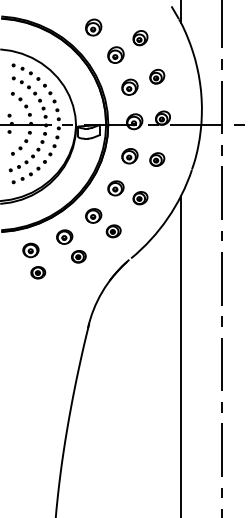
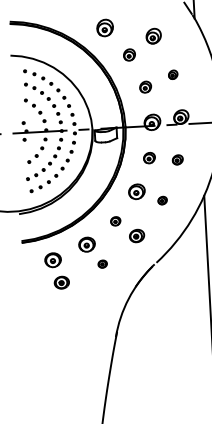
part: (115, 54) -> (129, 54), size x0.7
part: (157, 76) -> (173, 74), size x0.6
part: (129, 86) -> (145, 86), size x0.7
part: (129, 156) -> (149, 158), size x0.7
part: (157, 159) -> (177, 159), size x0.7
part: (140, 198) -> (162, 200), size x0.6
part: (93, 215) -> (115, 220), size x0.6
part: (78, 256) -> (102, 263), size x0.6

